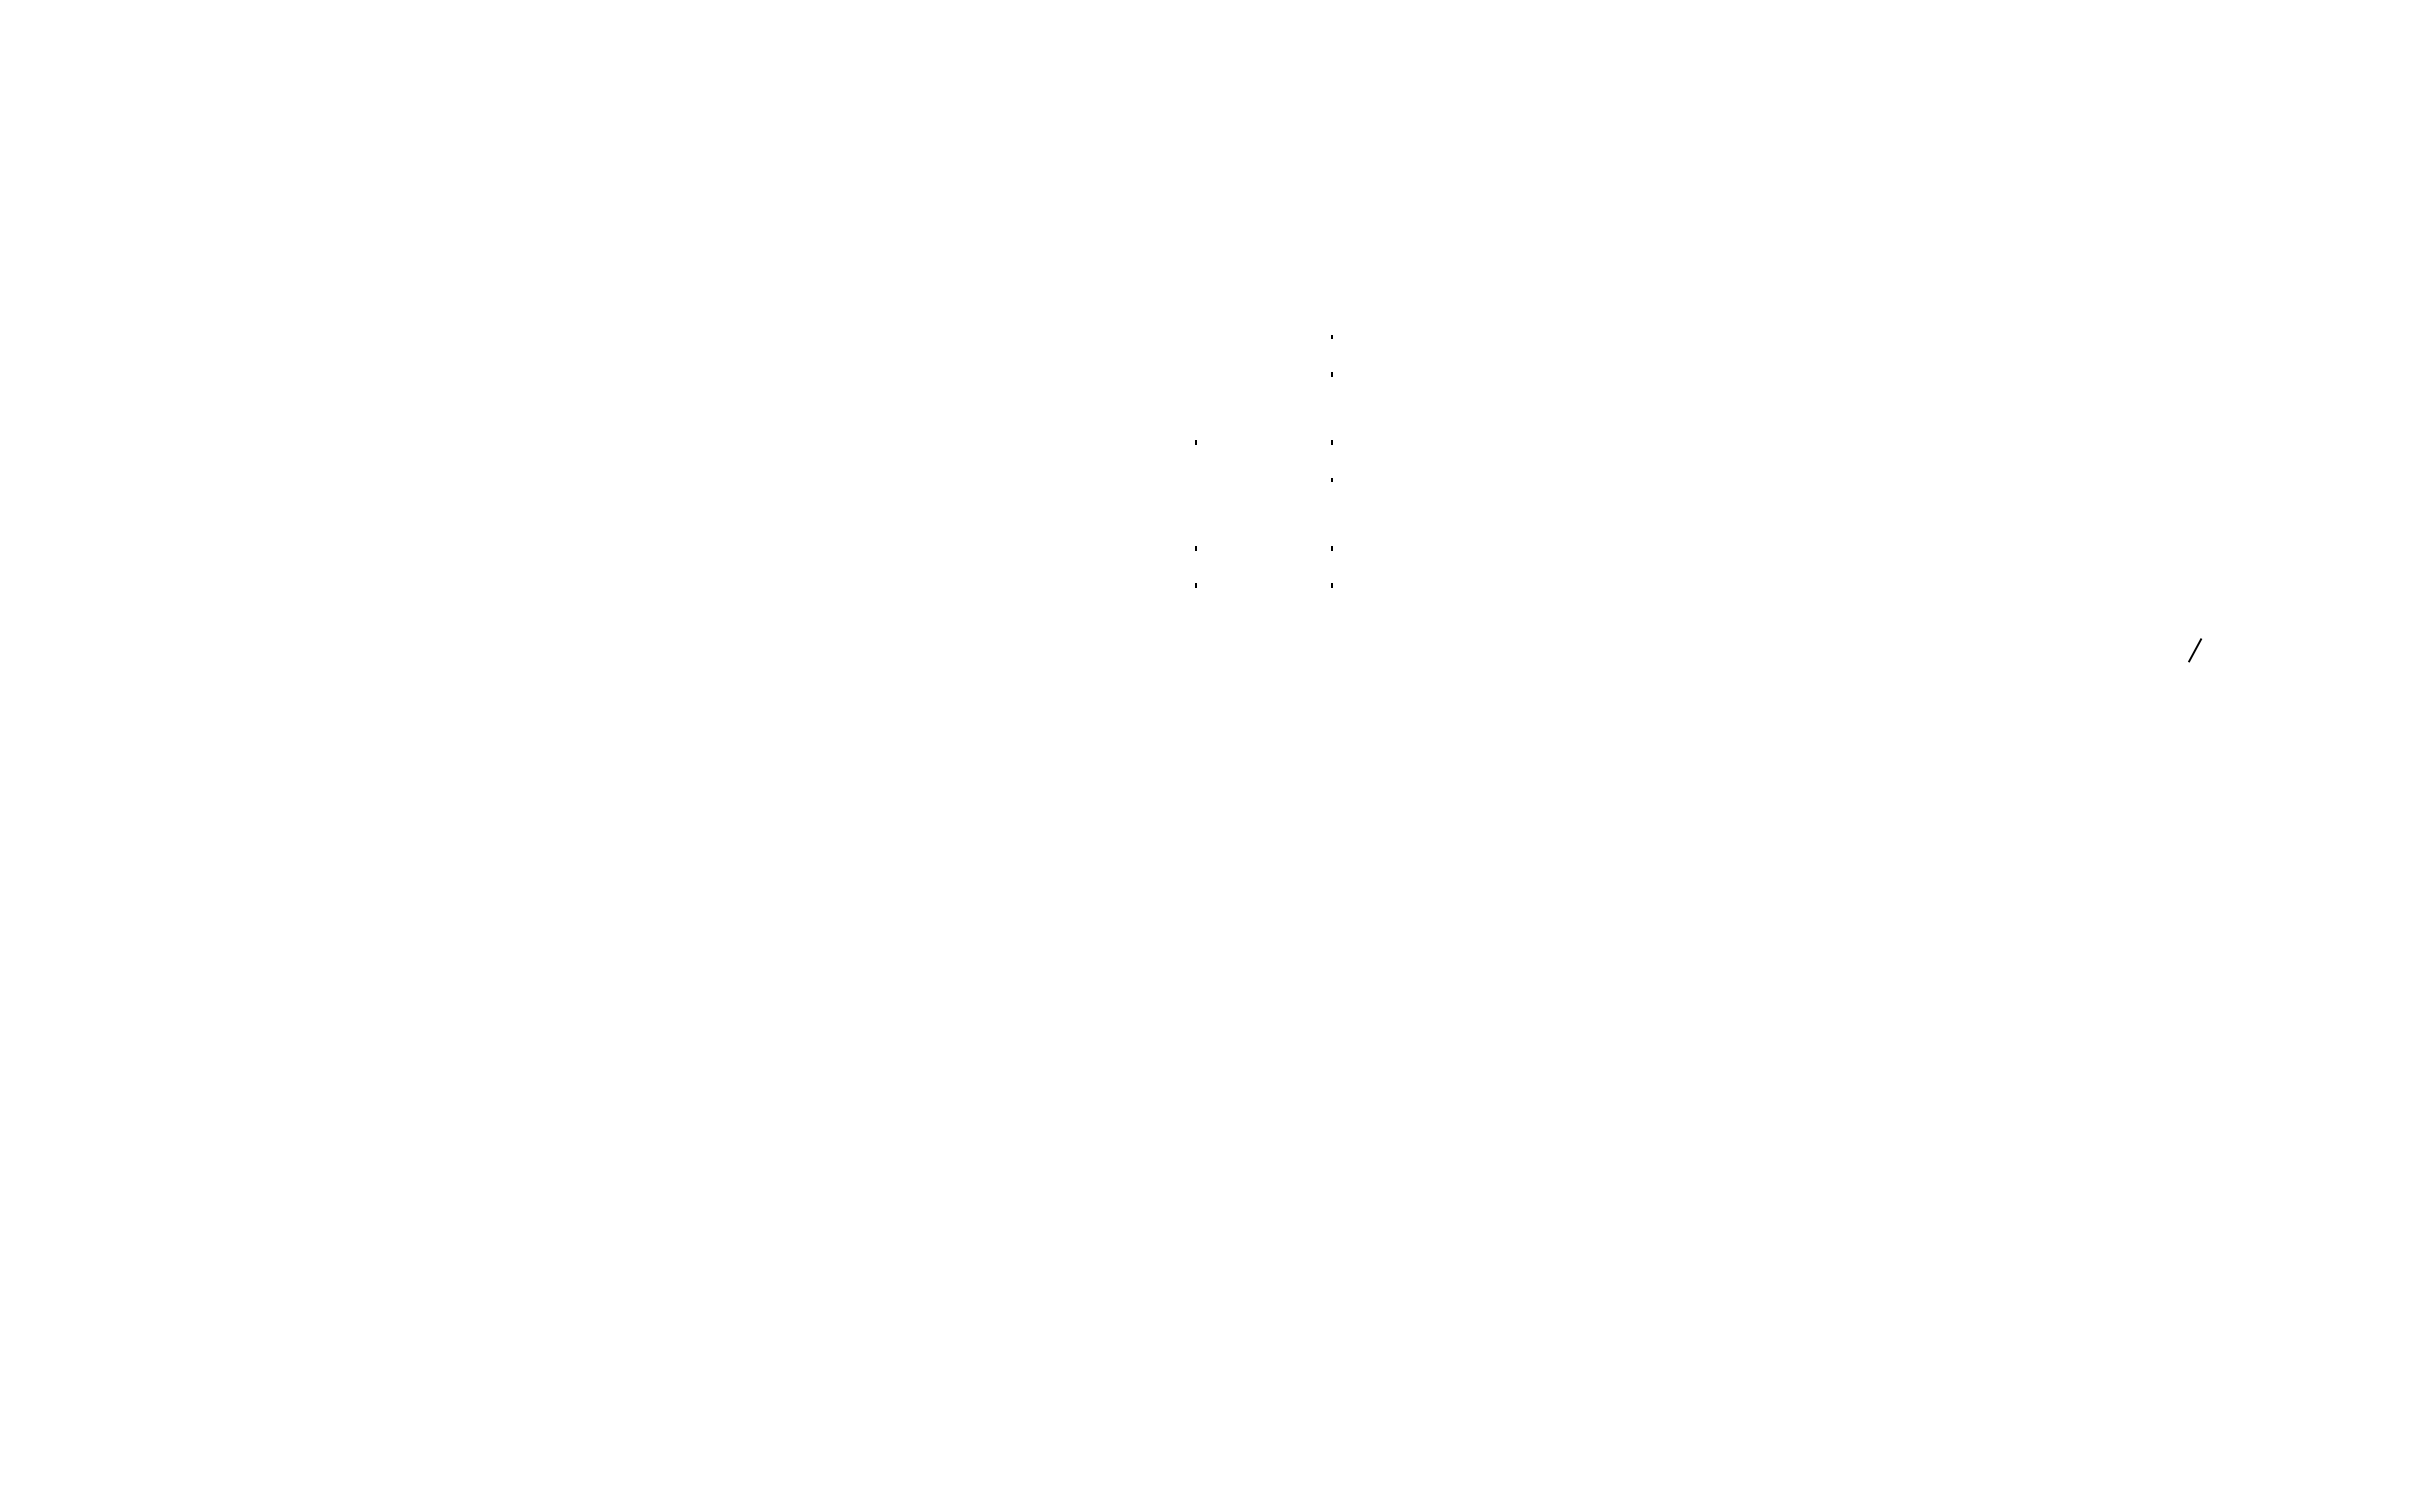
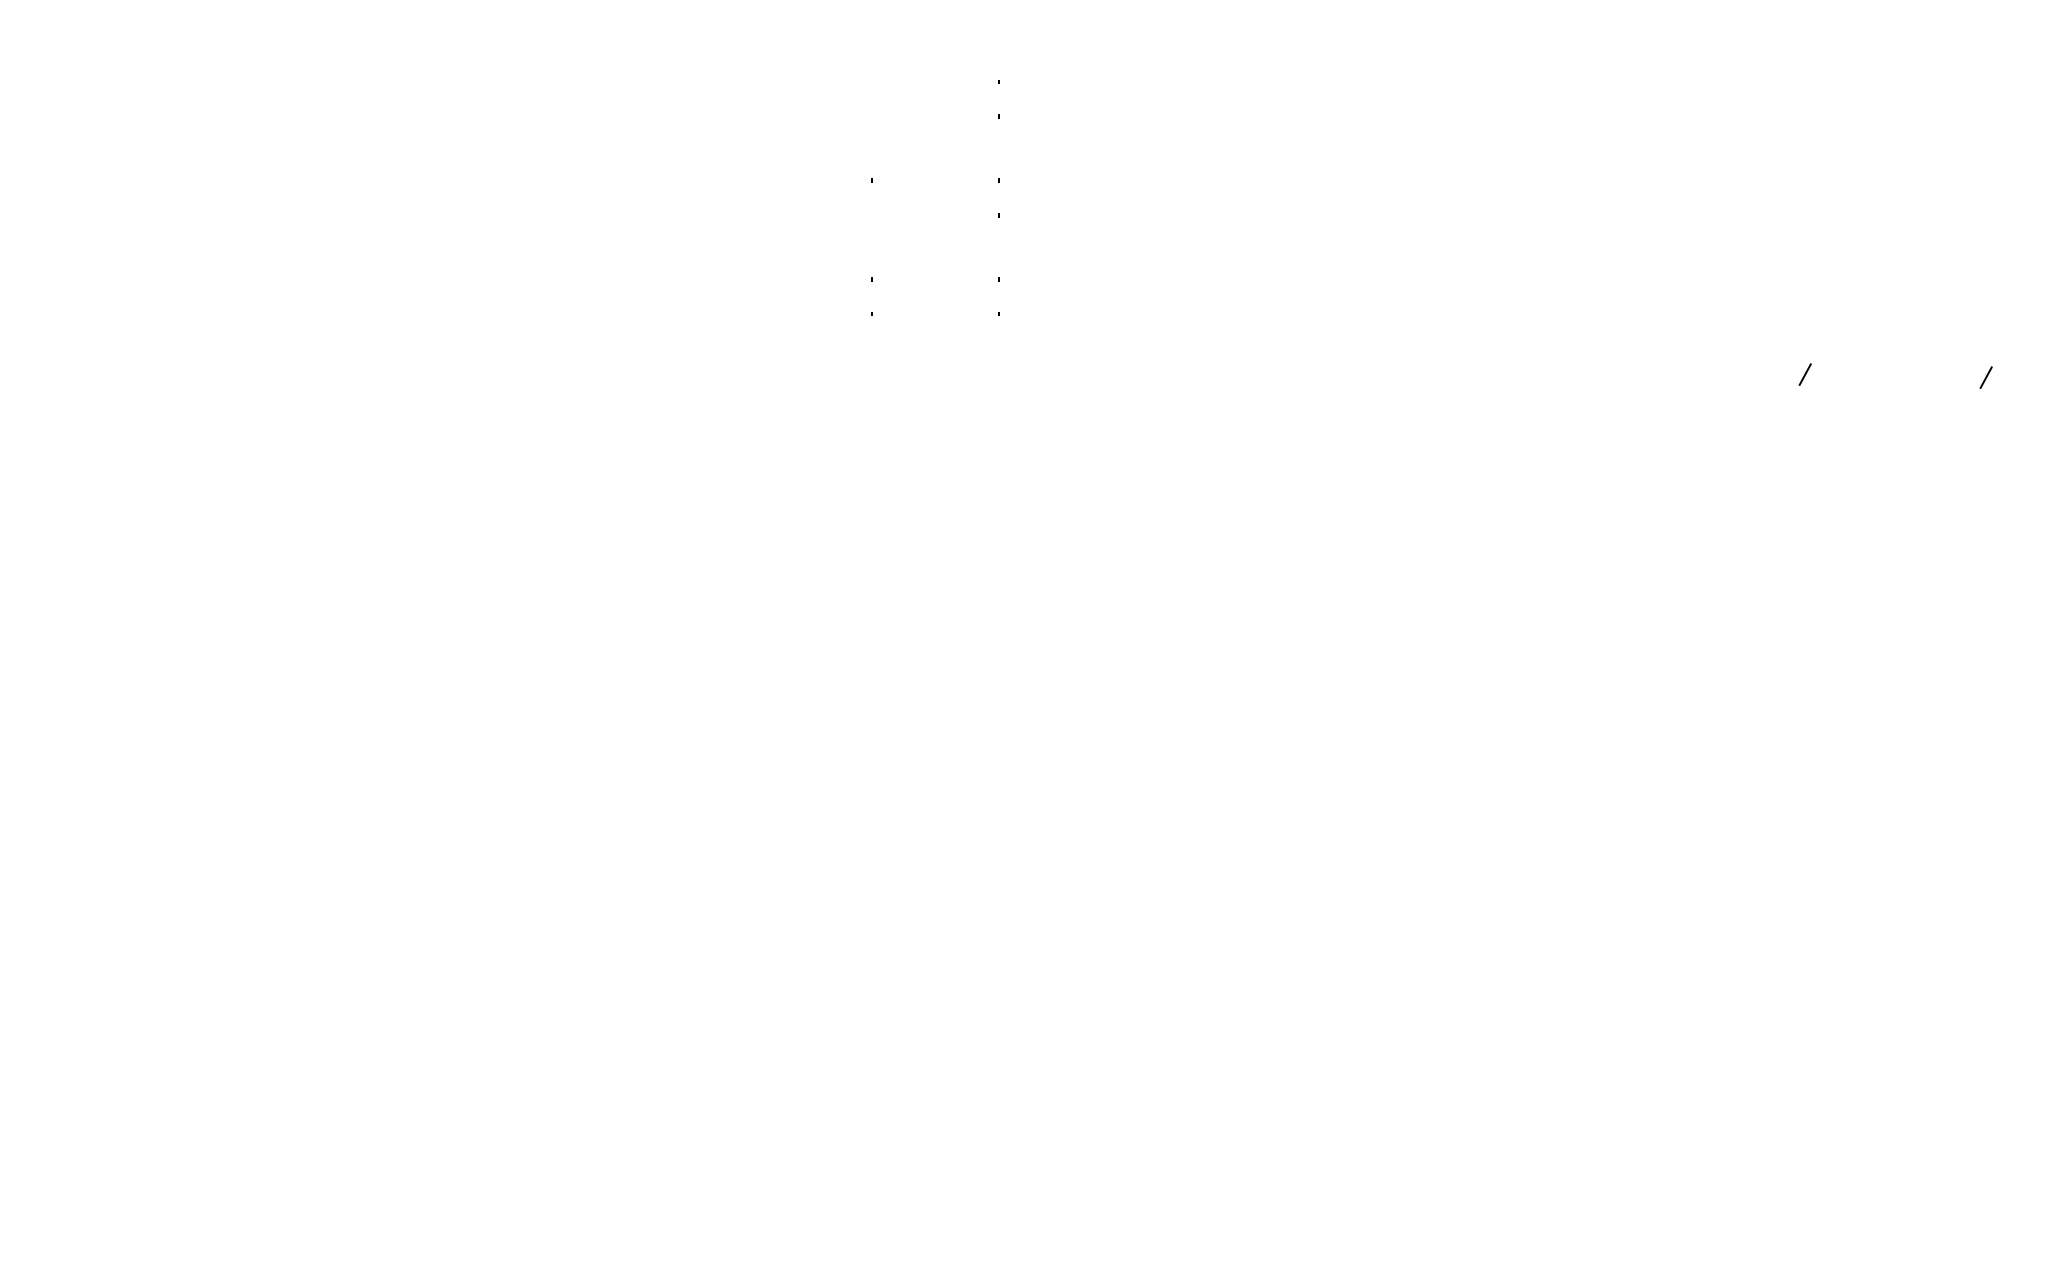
line: (2388, 653) -> (1985, 377), added

